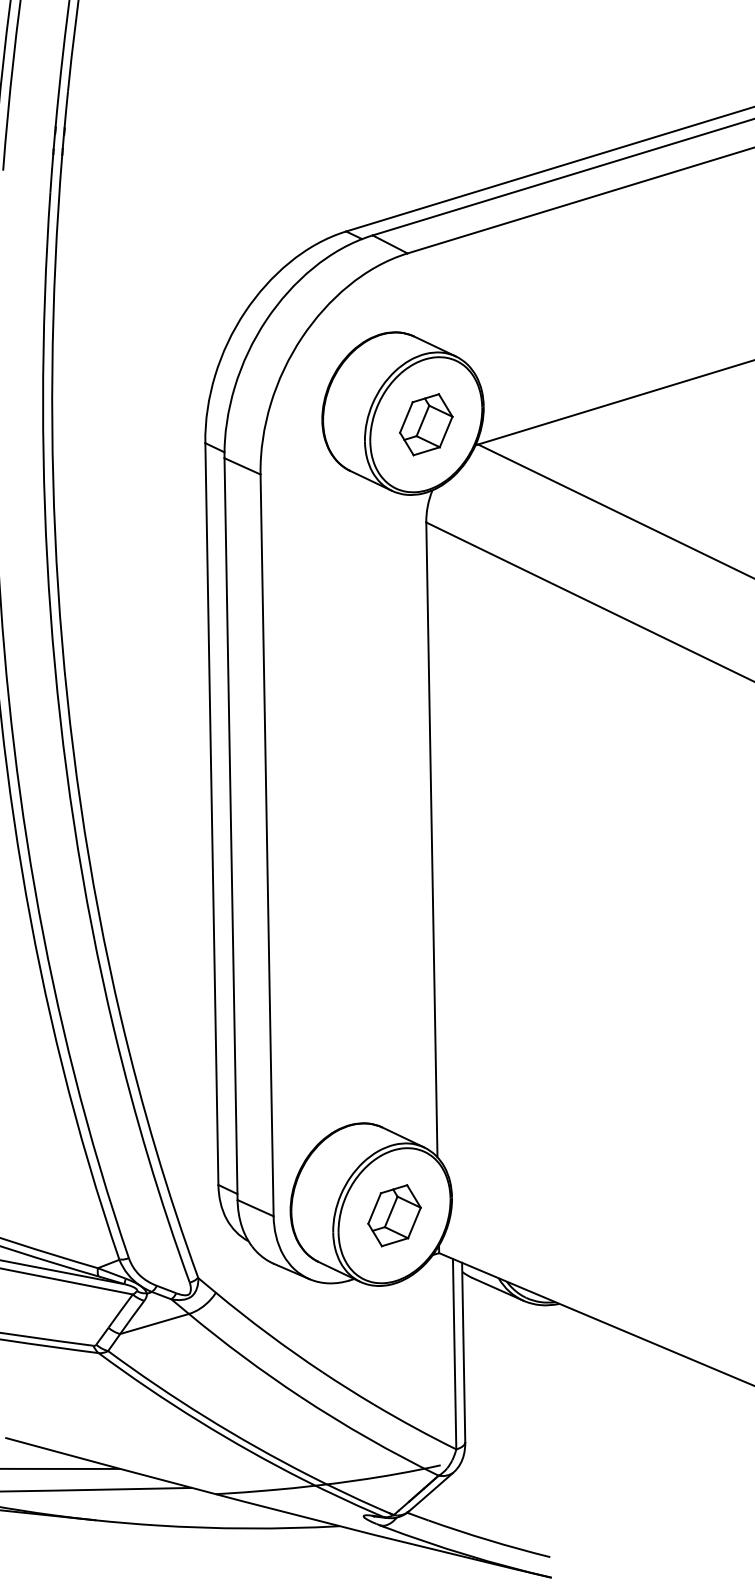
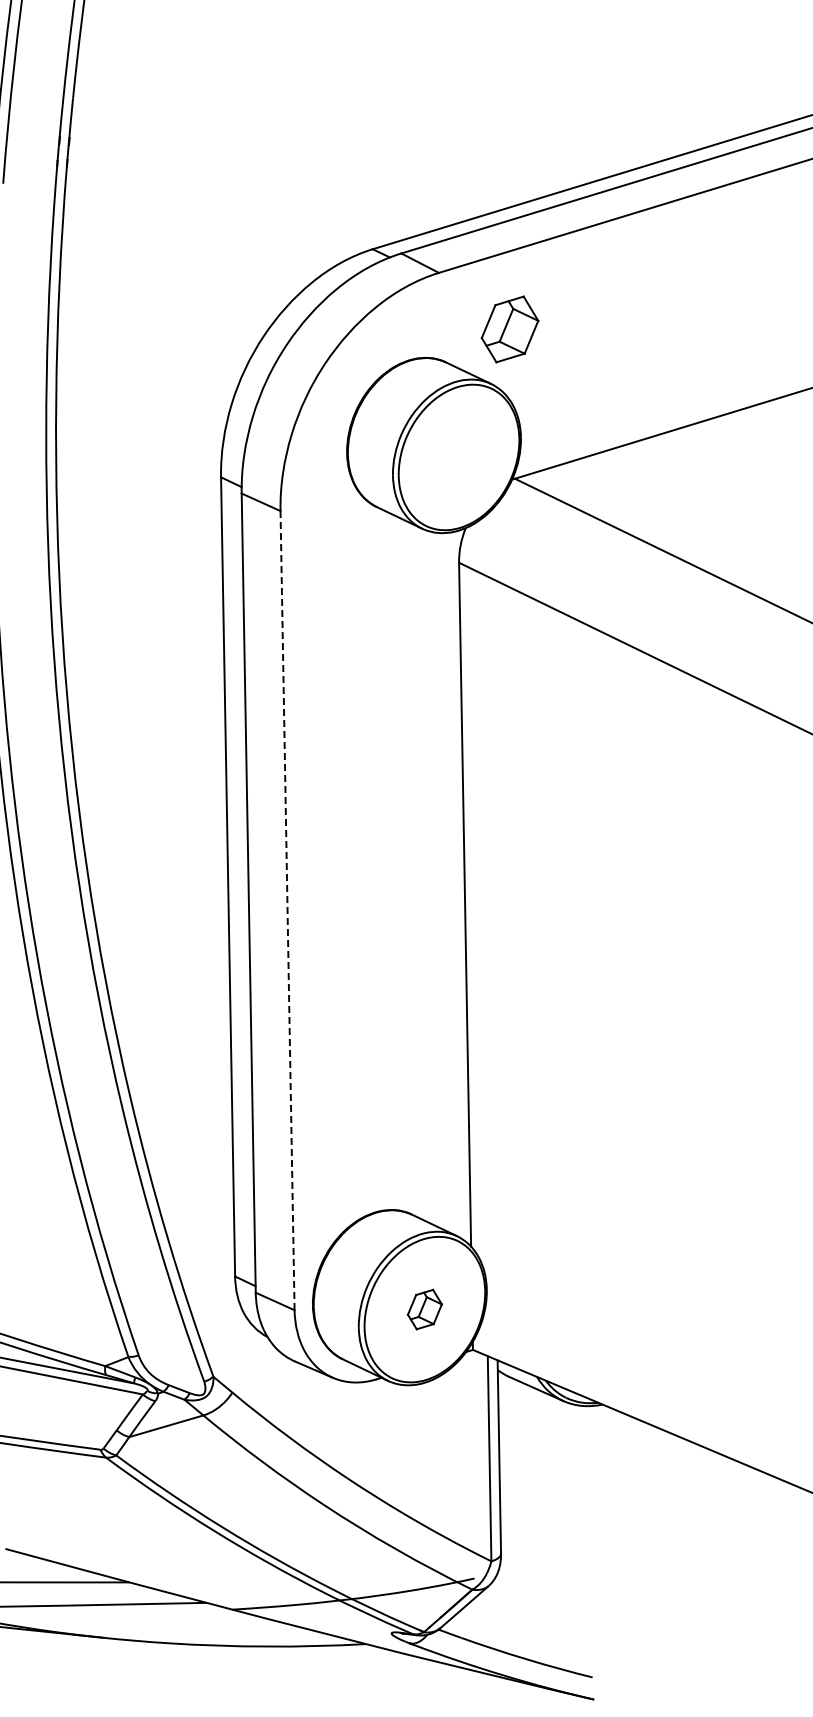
part: (425, 424) -> (509, 329), moved
line: (267, 845) -> (287, 910), solid -> dashed
part: (394, 1215) -> (424, 1309), size x0.6

